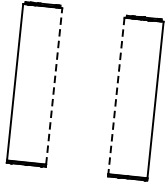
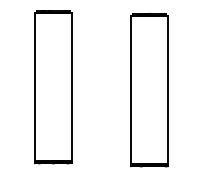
line: (53, 86) -> (71, 87), dashed -> solid
line: (116, 96) -> (131, 90), dashed -> solid

